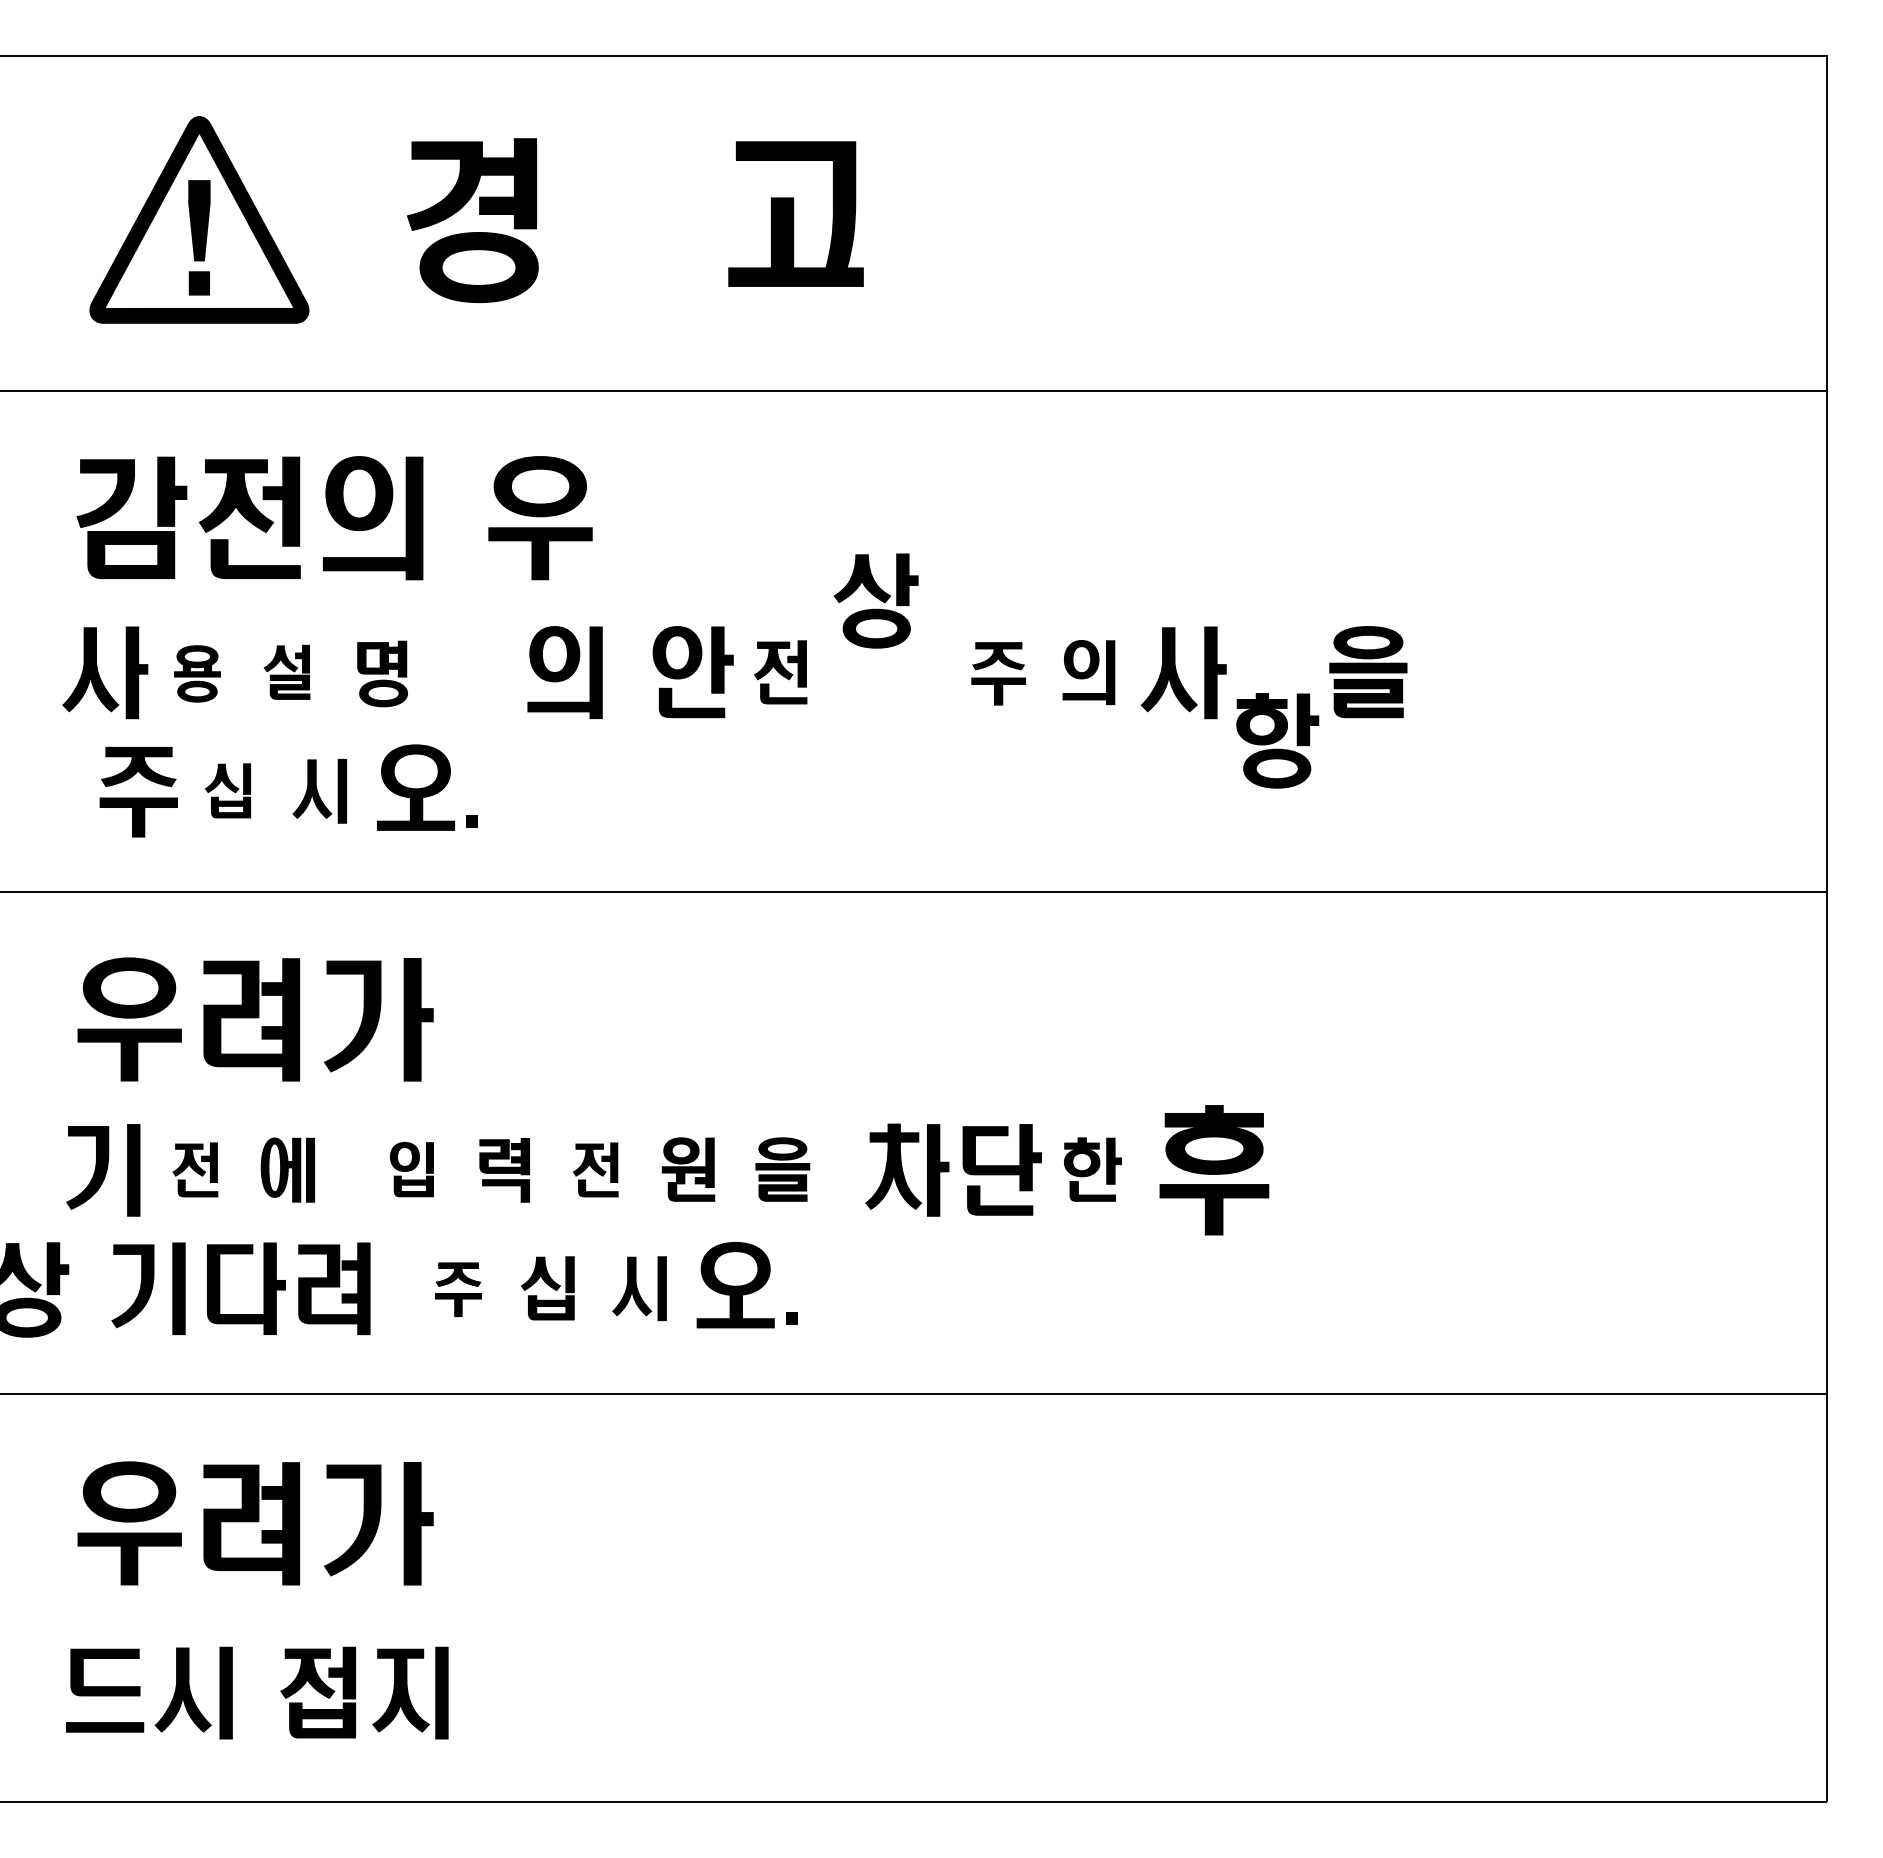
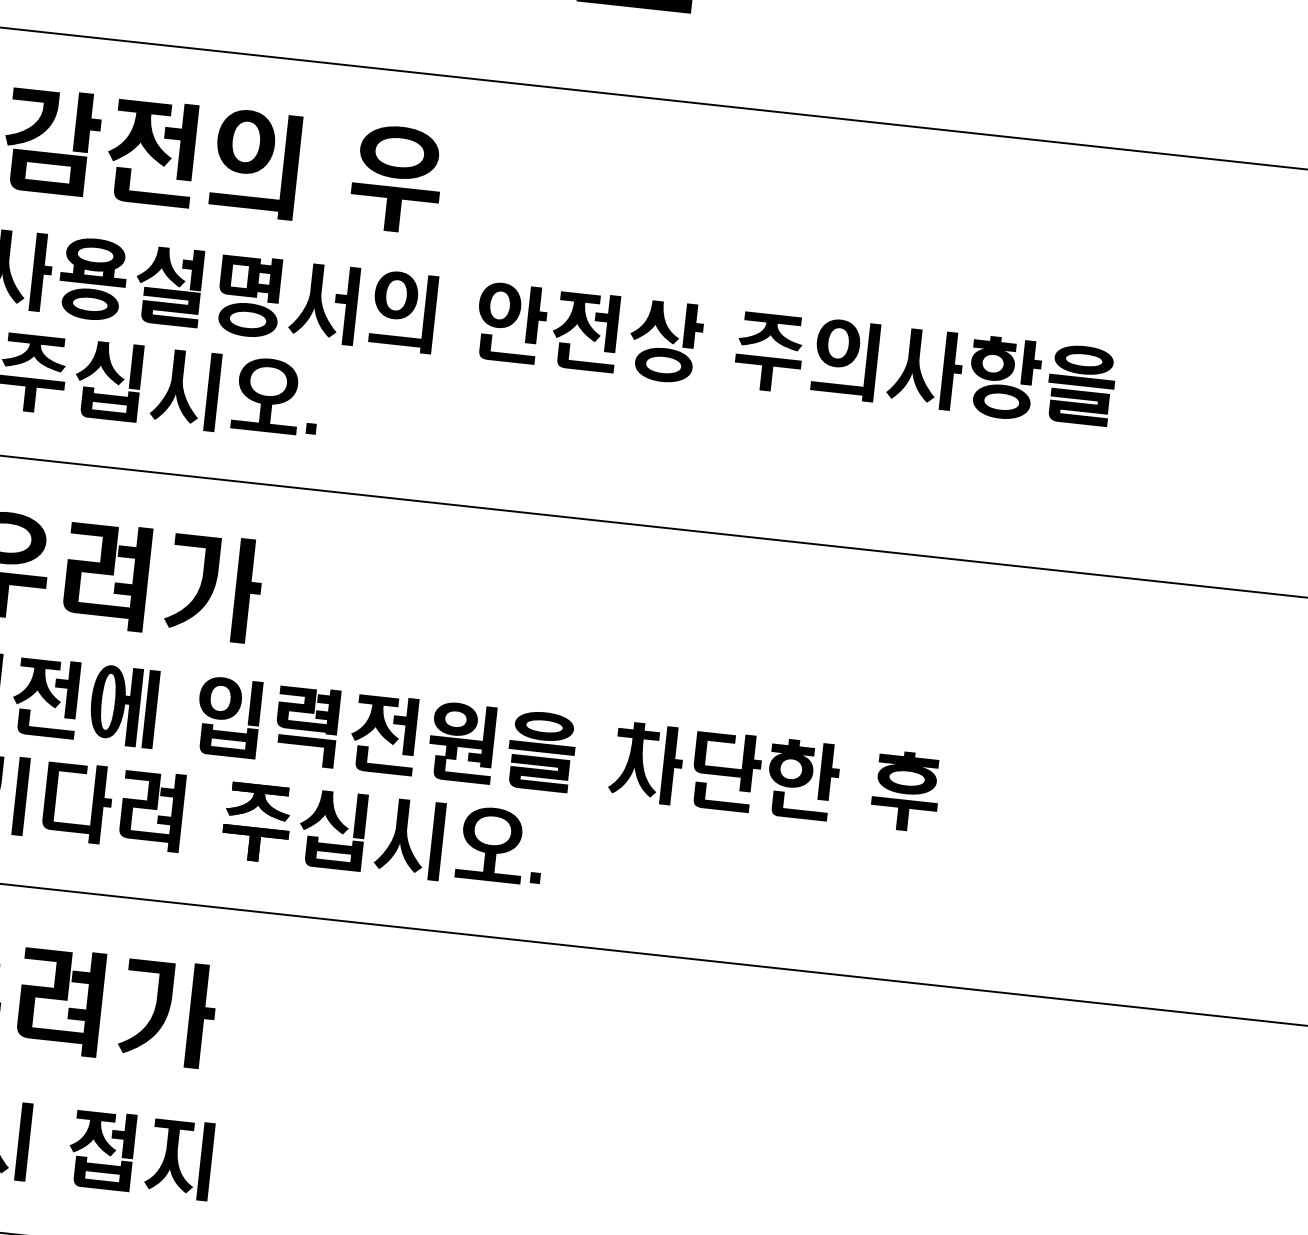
part: (875, 600) -> (665, 341), moved
part: (286, 672) -> (168, 286), size x1.67
part: (471, 672) -> (324, 303), added
part: (780, 672) -> (585, 331), size x1.43
part: (1088, 672) -> (845, 359), size x1.43
part: (197, 673) -> (93, 278), size x1.67
part: (382, 673) -> (249, 295), size x1.43
part: (998, 673) -> (769, 352), size x1.43
part: (1277, 740) -> (1004, 377), moved
part: (227, 790) -> (107, 380), size x1.67
part: (319, 791) -> (185, 389), size x1.43
part: (195, 1169) -> (45, 697), size x1.67
part: (287, 1169) -> (123, 705), size x1.43
part: (411, 1169) -> (228, 717), size x1.67
part: (595, 1169) -> (383, 734), size x1.67
part: (688, 1169) -> (462, 742), size x1.43
part: (782, 1169) -> (541, 751), size x1.43
part: (1092, 1169) -> (802, 779), size x1.43
part: (1214, 1169) -> (905, 790), size x0.71
part: (504, 1170) -> (306, 726), size x1.43
part: (547, 1288) -> (332, 830), size x1.43
part: (639, 1288) -> (409, 838), size x1.43
part: (458, 1289) -> (256, 822), size x1.67

